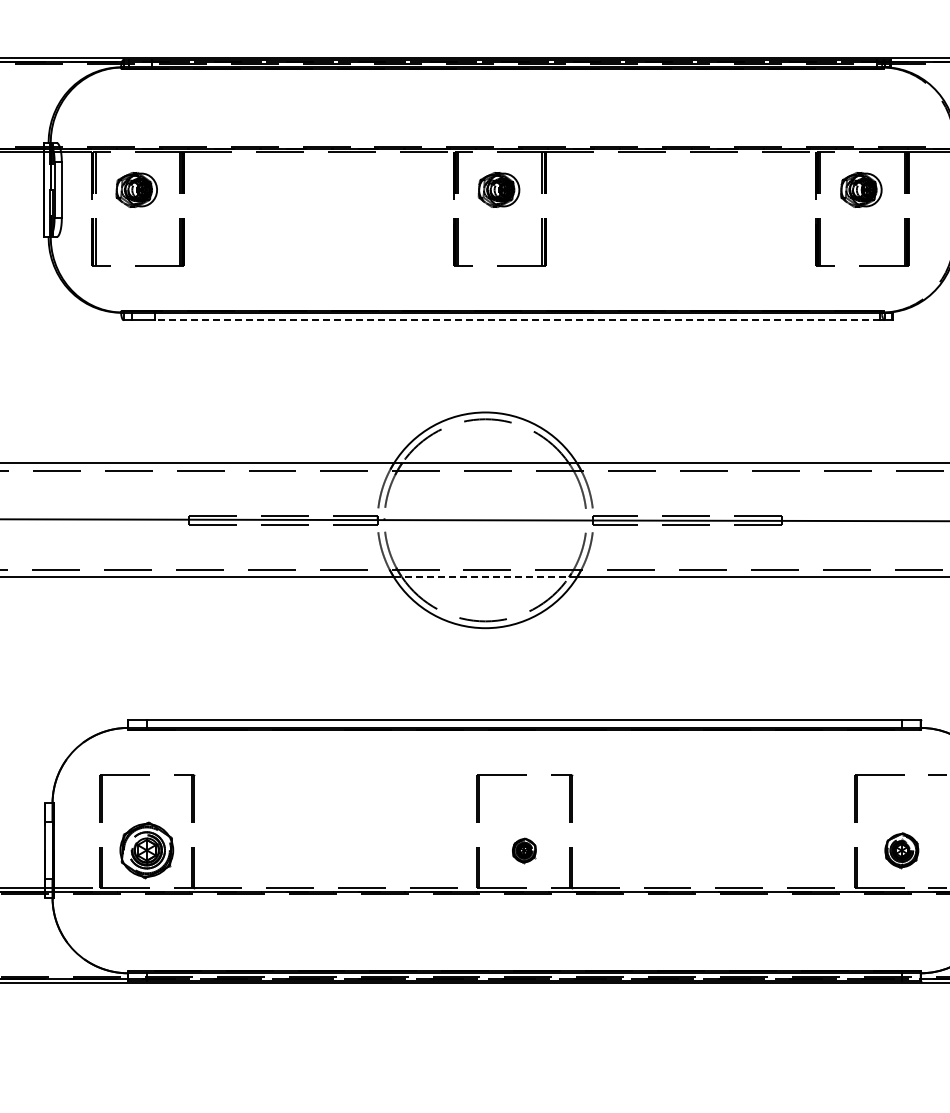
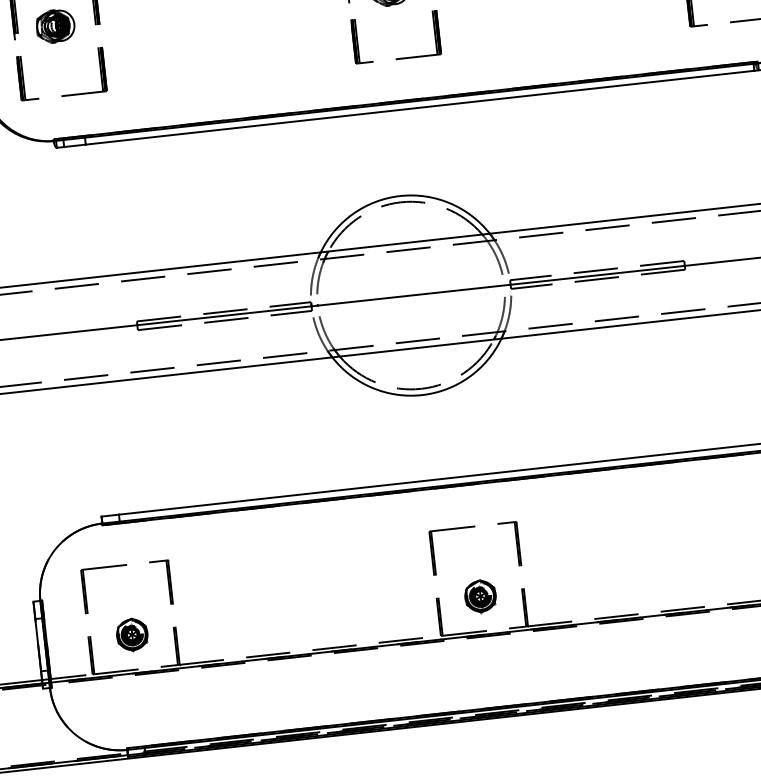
line: (516, 320) -> (419, 108), dashed -> solid
line: (485, 577) -> (416, 348), dashed -> solid
part: (146, 850) -> (131, 634), size x0.62
part: (524, 850) -> (480, 596), size x1.43

